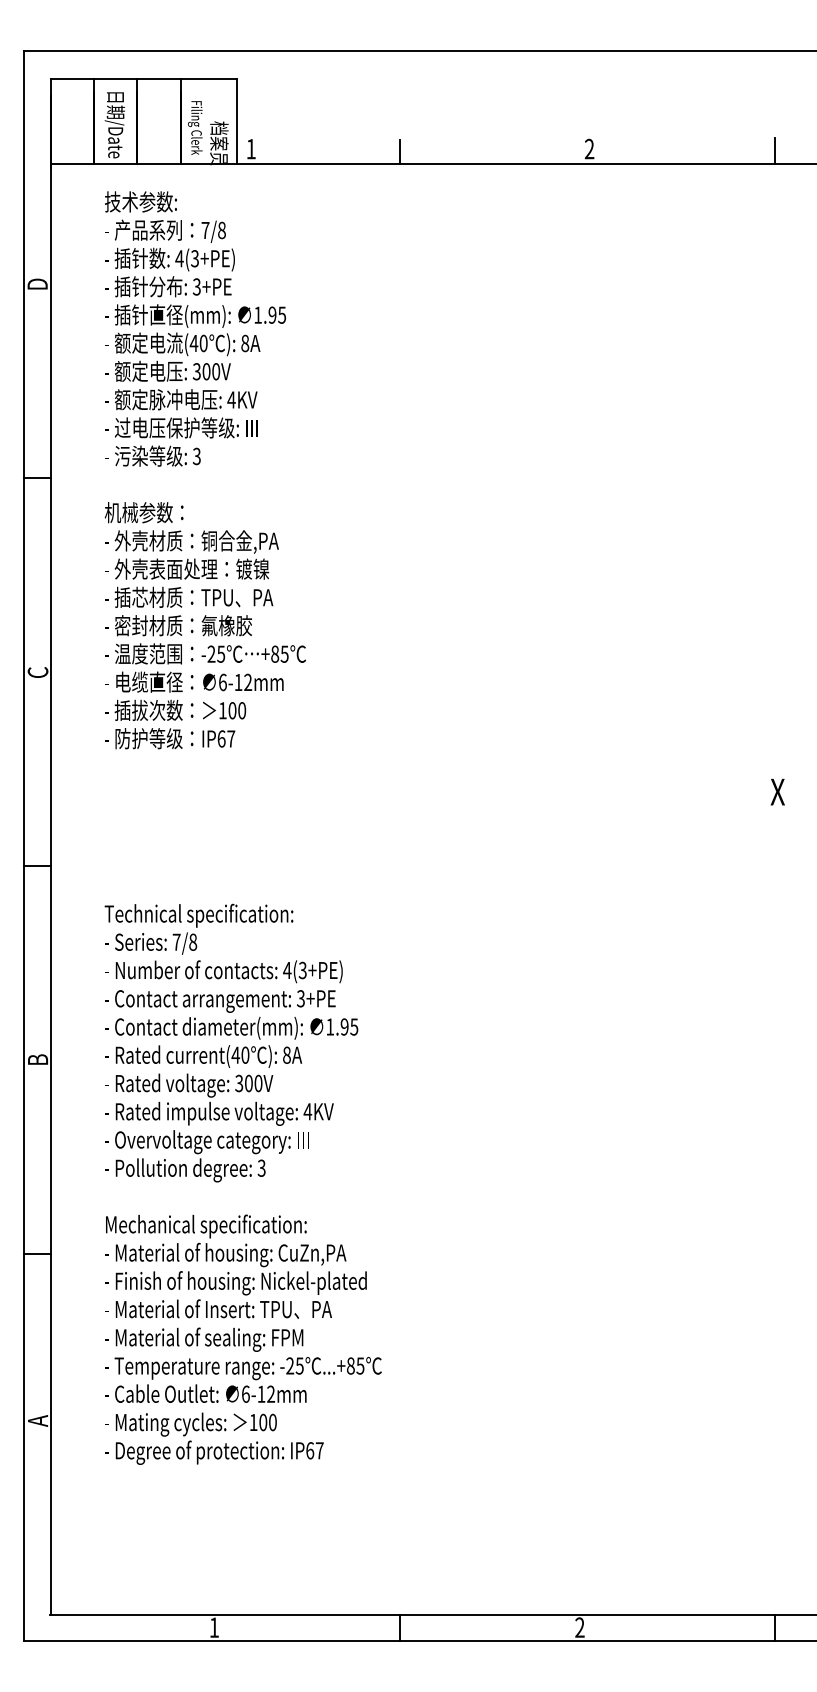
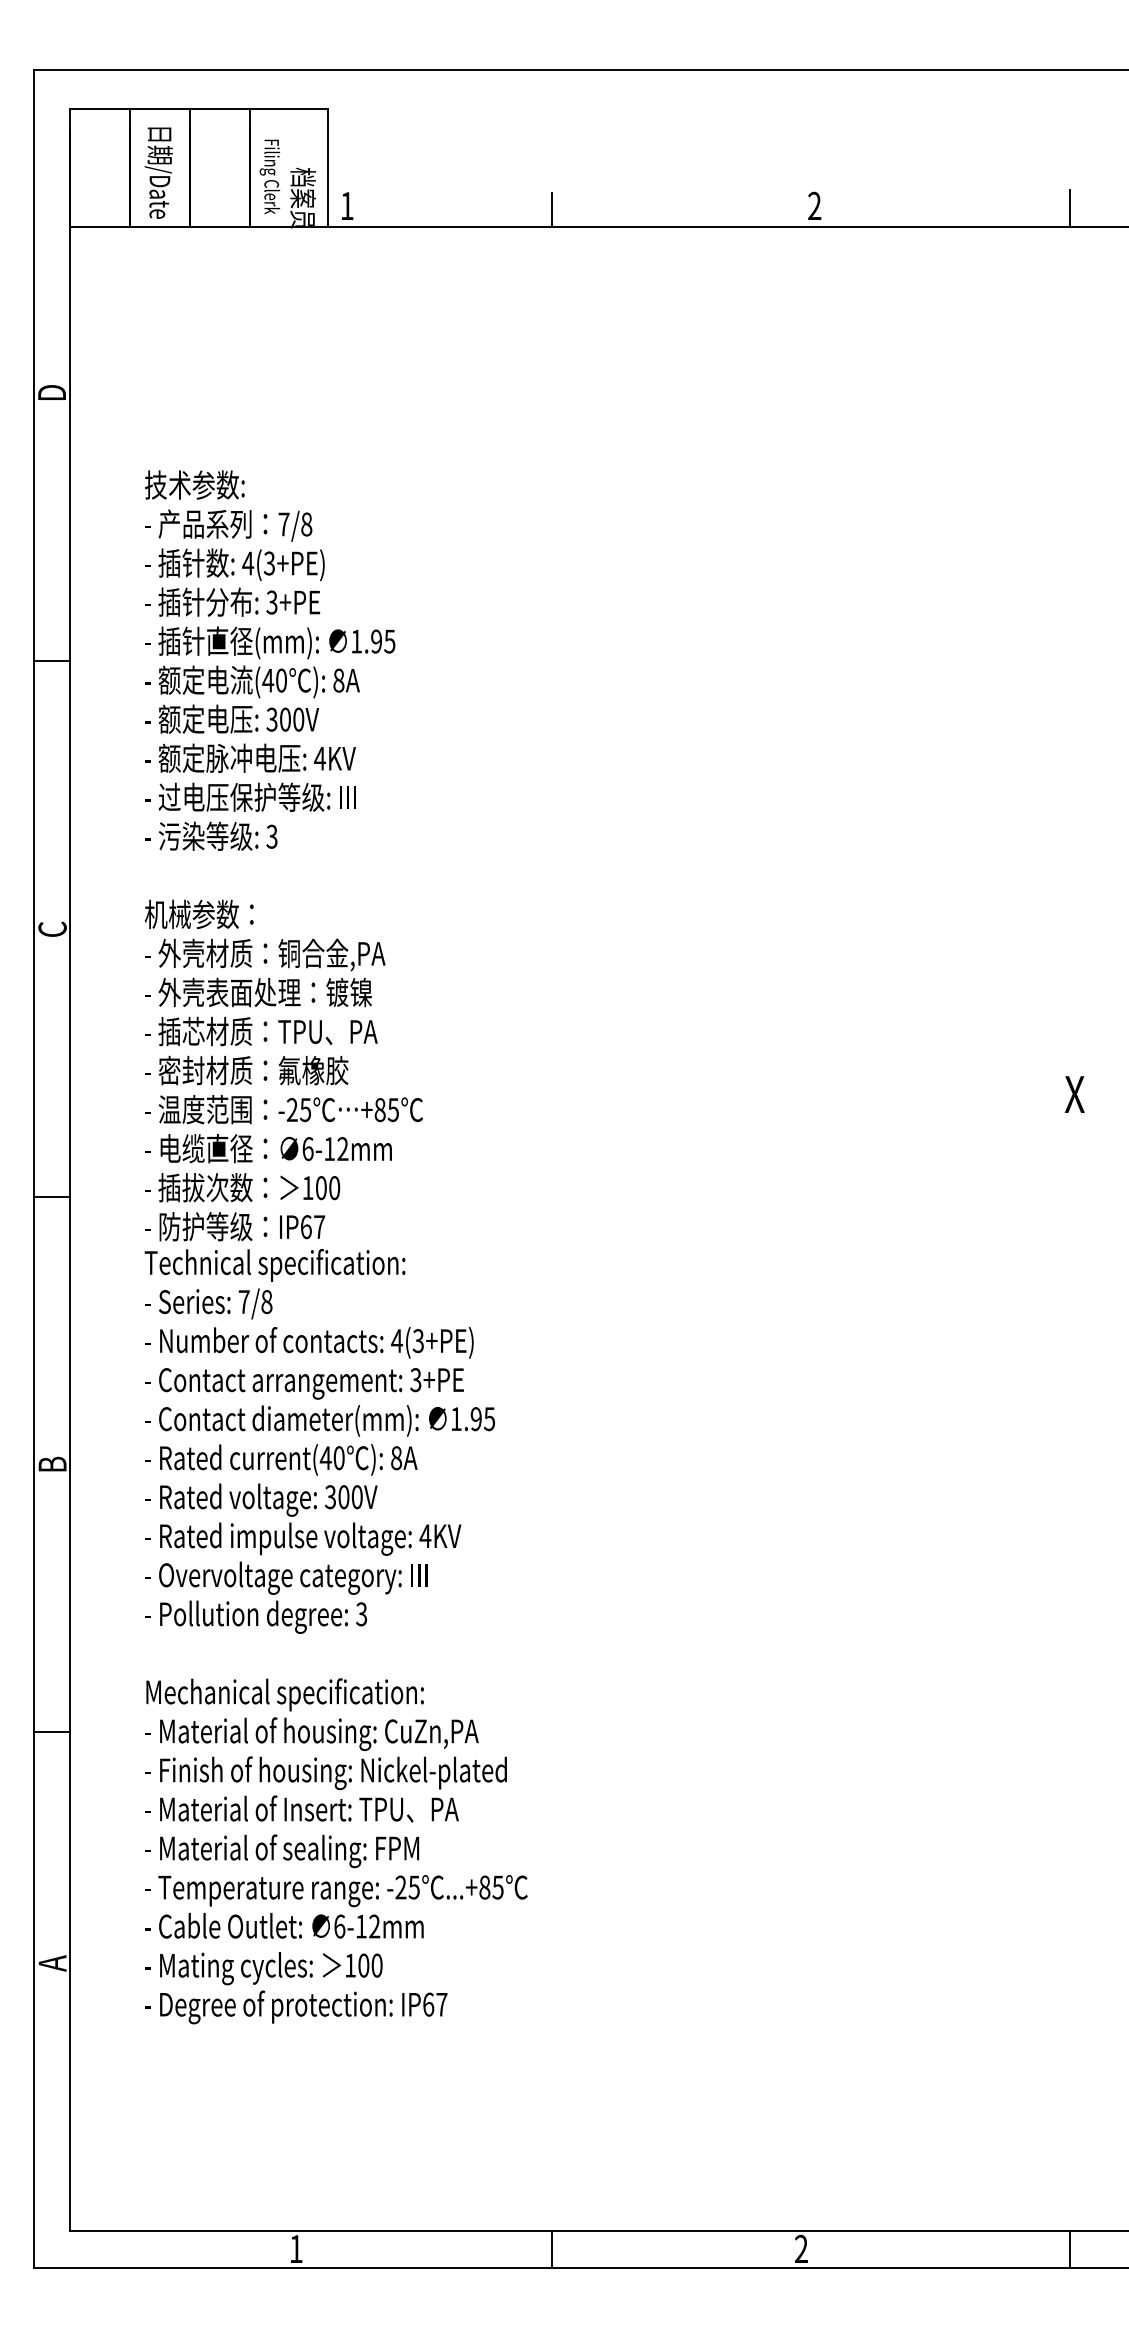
text: (205, 470) -> (283, 855), moved

